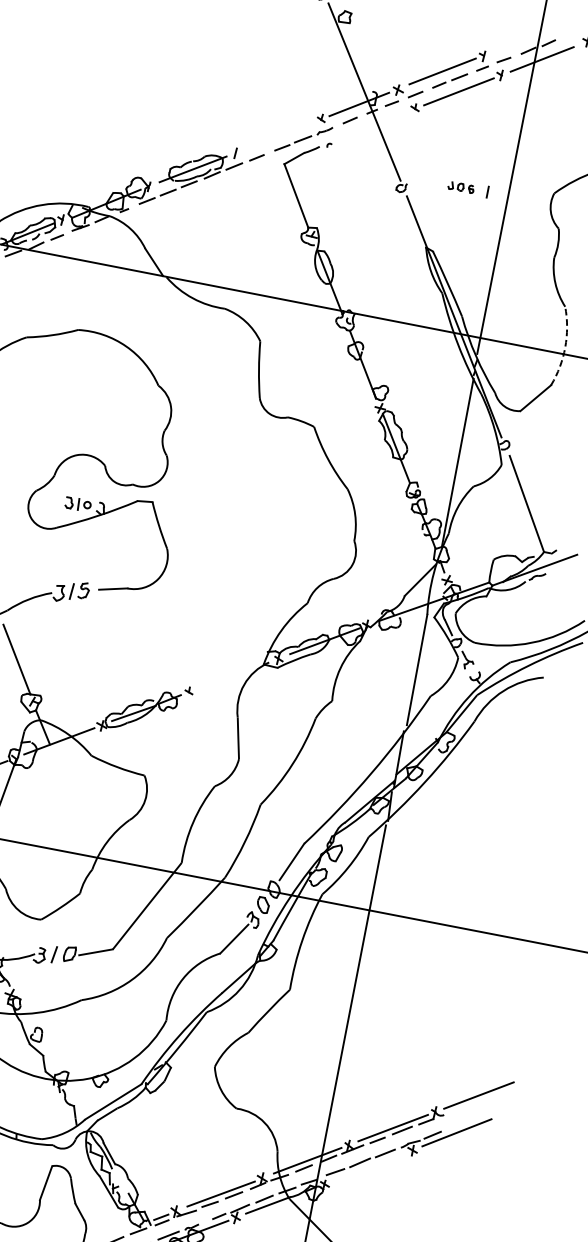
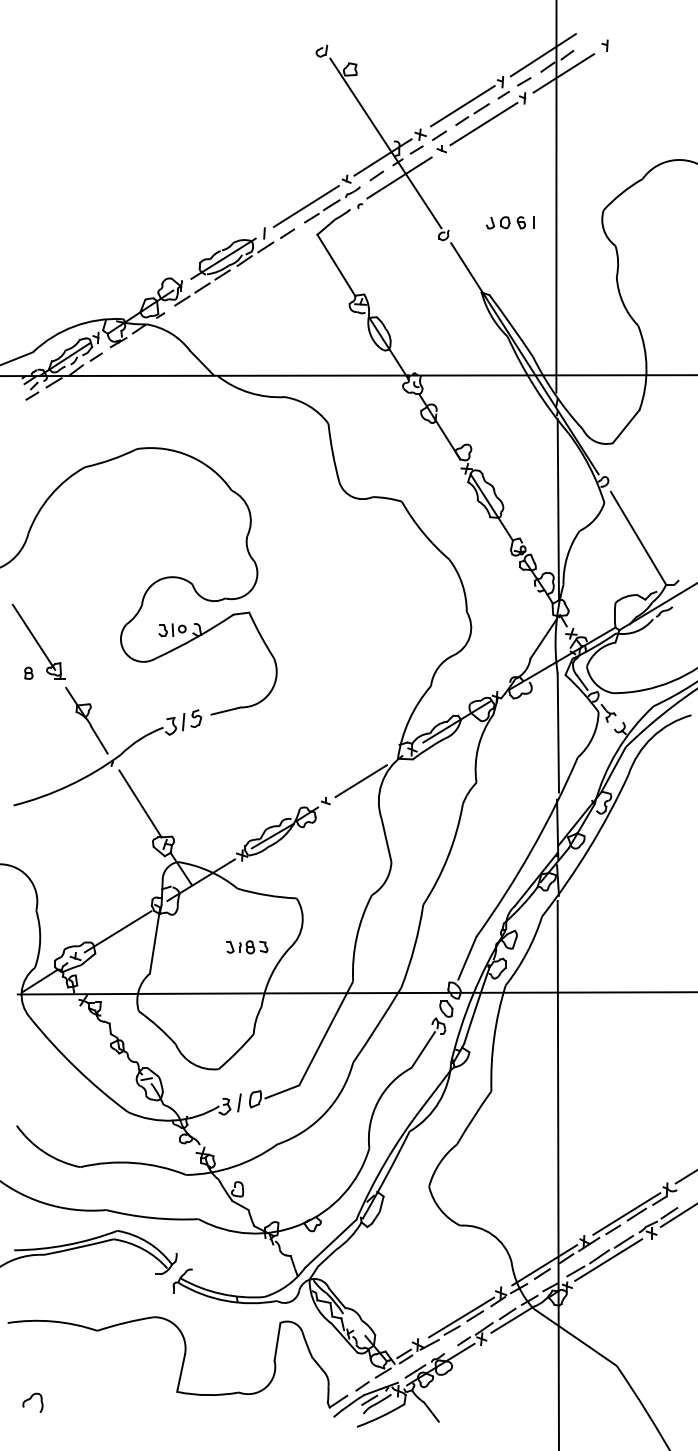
line: (525, 38) -> (542, 55), added
line: (370, 126) -> (399, 177), added
line: (278, 135) -> (305, 206), added
part: (461, 187) -> (505, 222), size x1.43
arc: (565, 347) -> (646, 367), dashed -> solid
line: (224, 678) -> (360, 781), added
part: (90, 812) -> (247, 947), added
line: (367, 1166) -> (608, 1259), added

